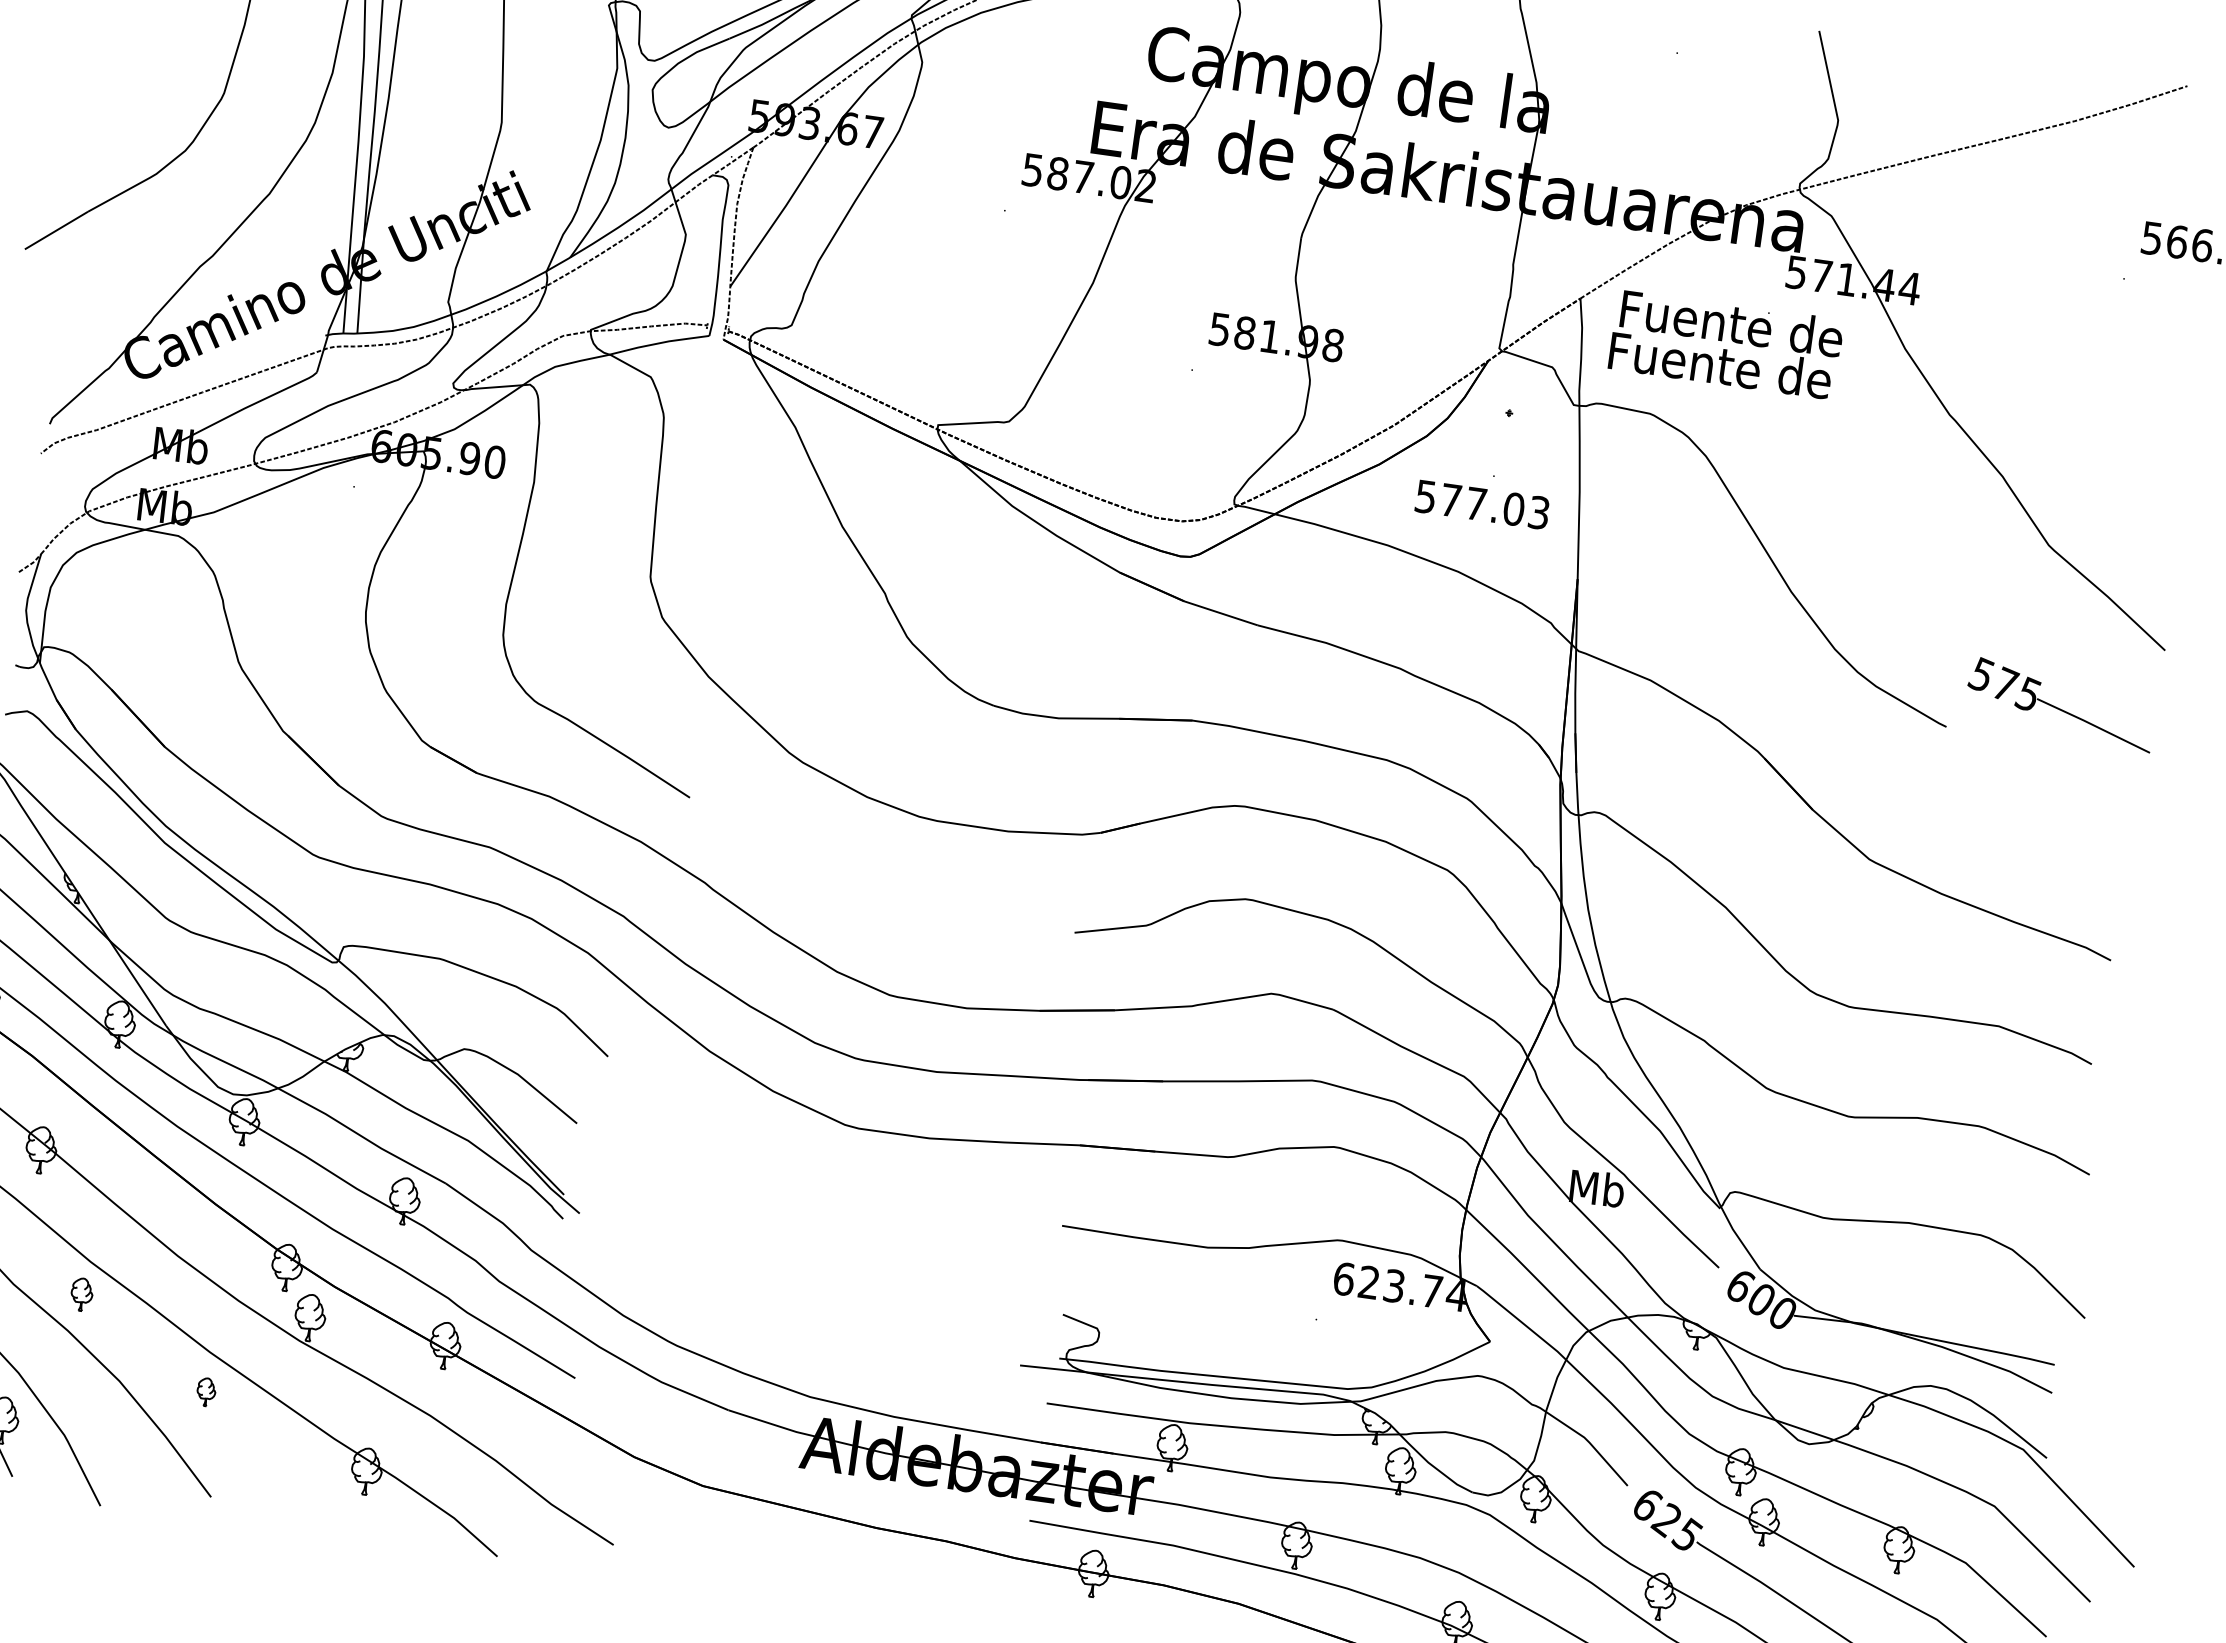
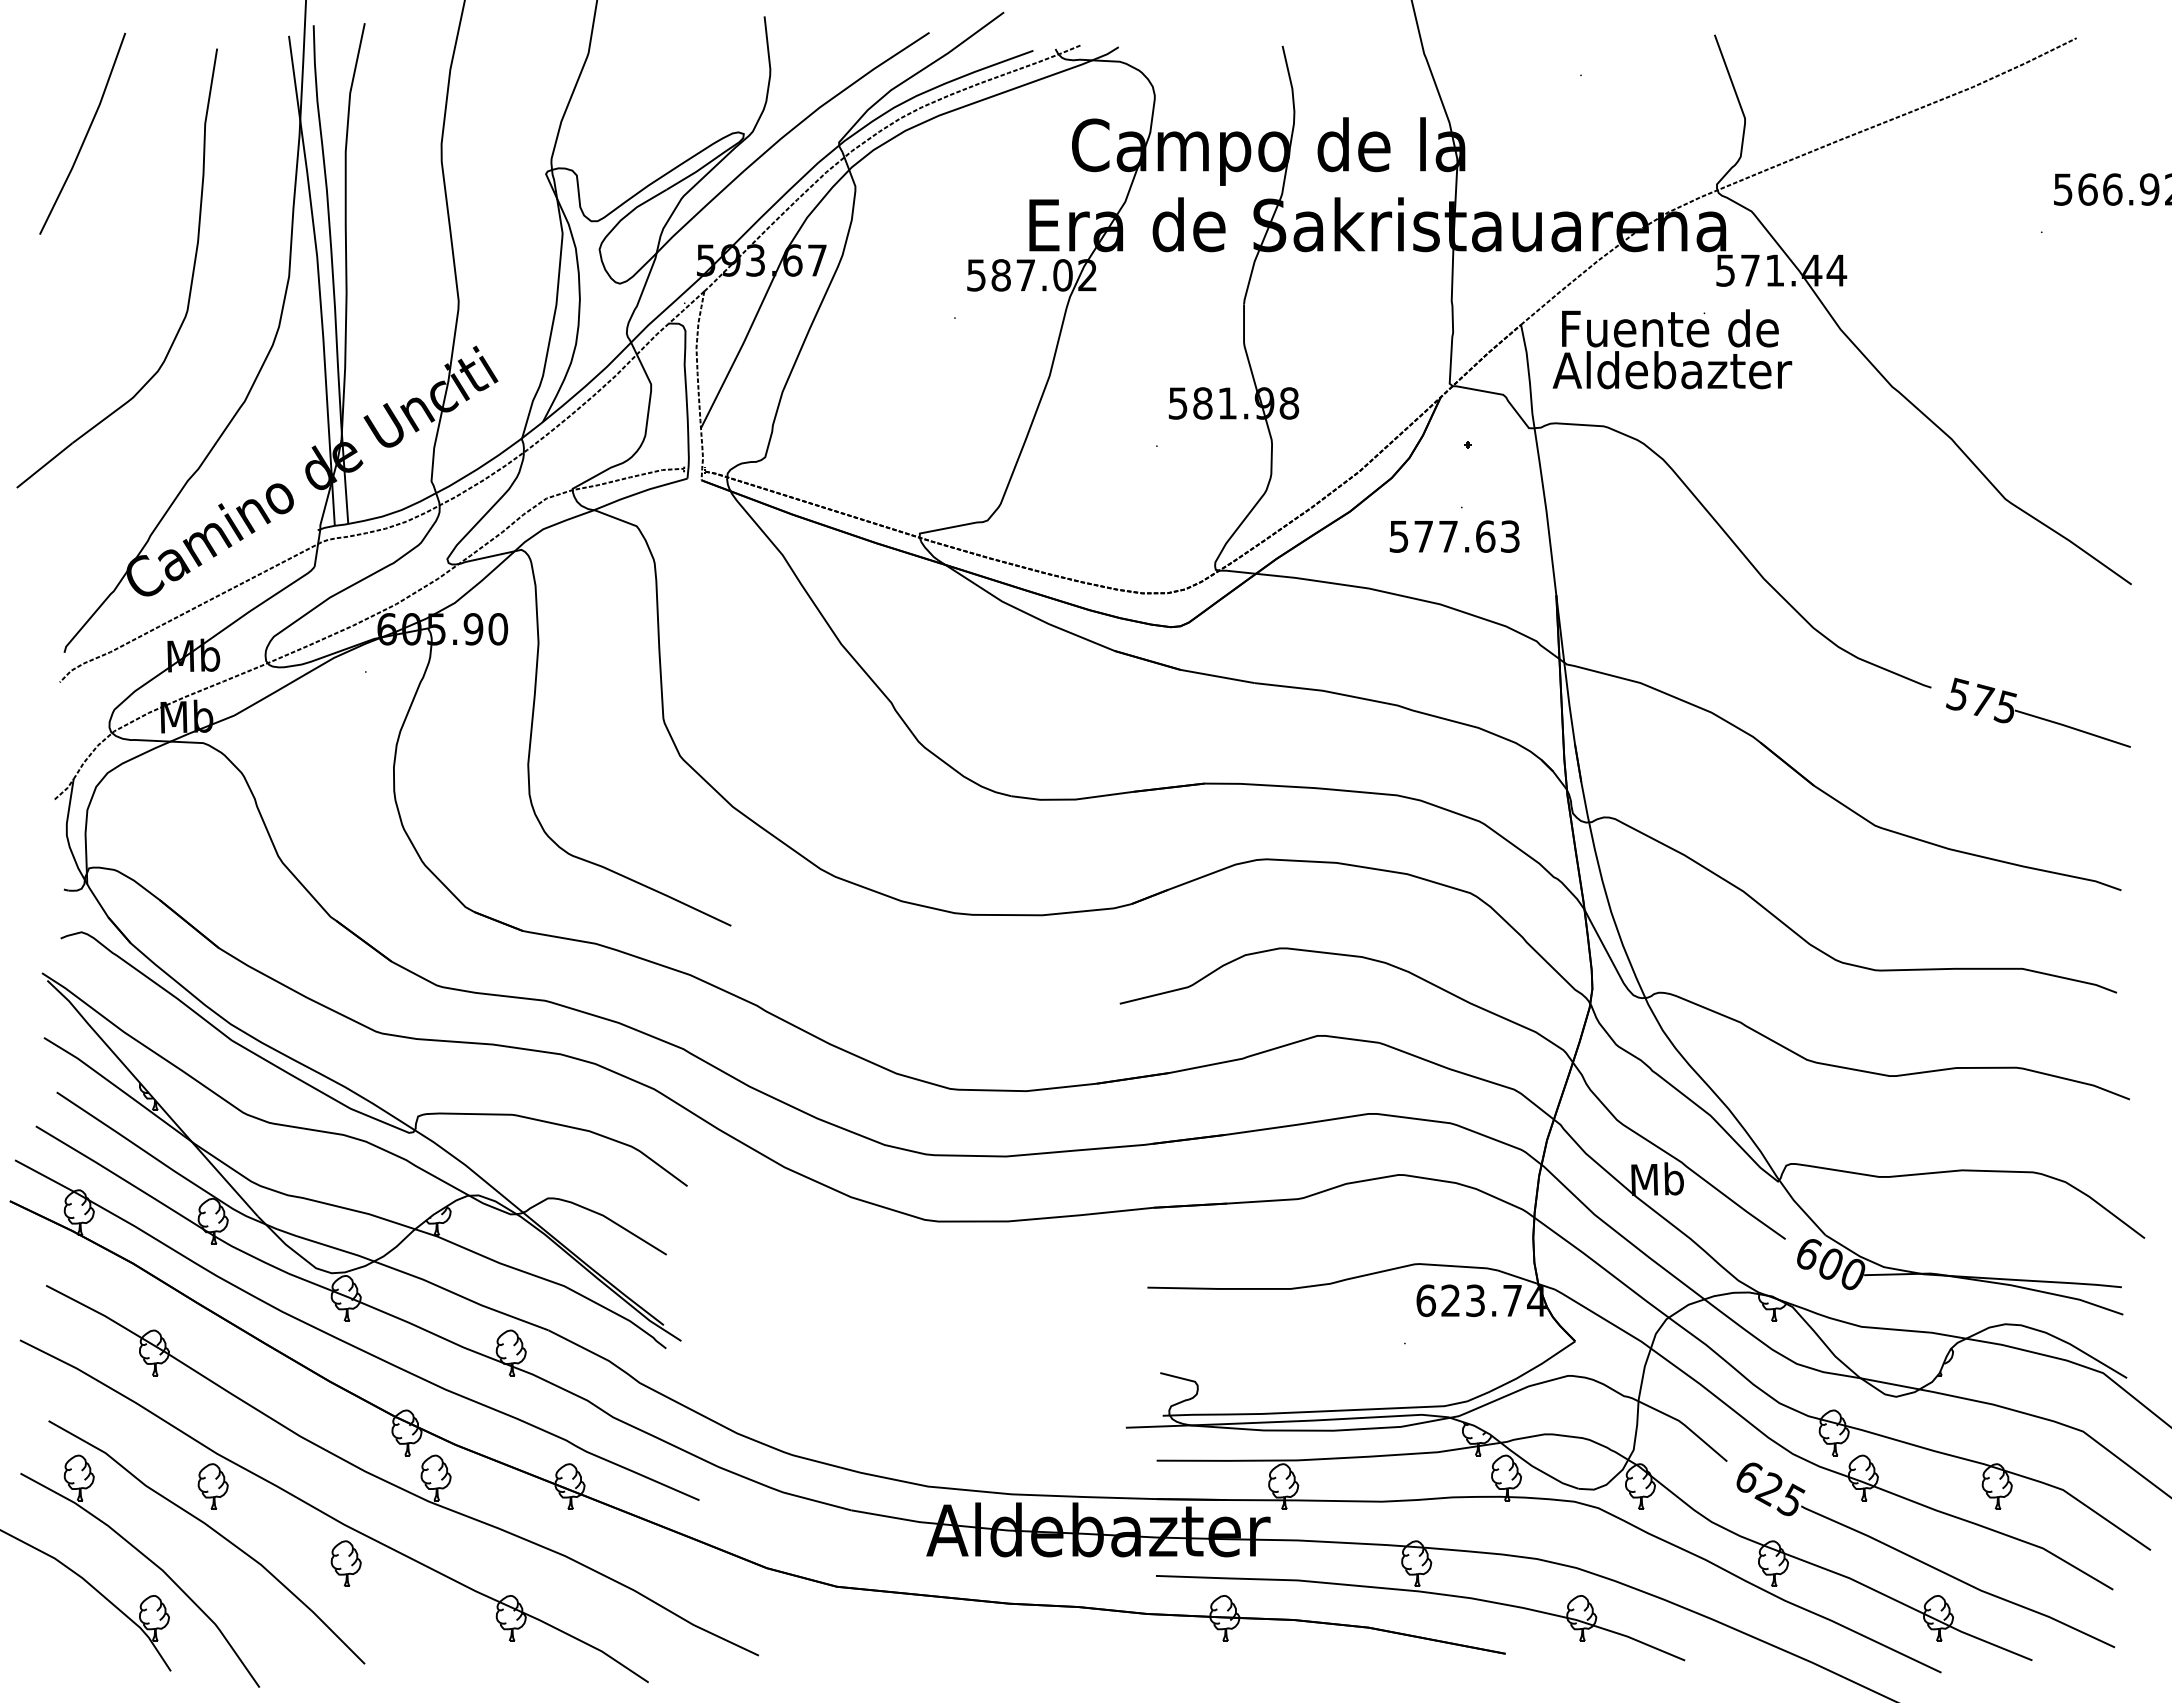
text: (1728, 366) -> (1672, 370), Fuente de -> Aldebazter
text: (1513, 509) -> (1485, 536), 577.03 -> 577.63
part: (2060, 704) -> (2038, 712), moved
part: (81, 1294) -> (212, 1486), size x1.43
part: (205, 1391) -> (345, 1563), size x1.67

